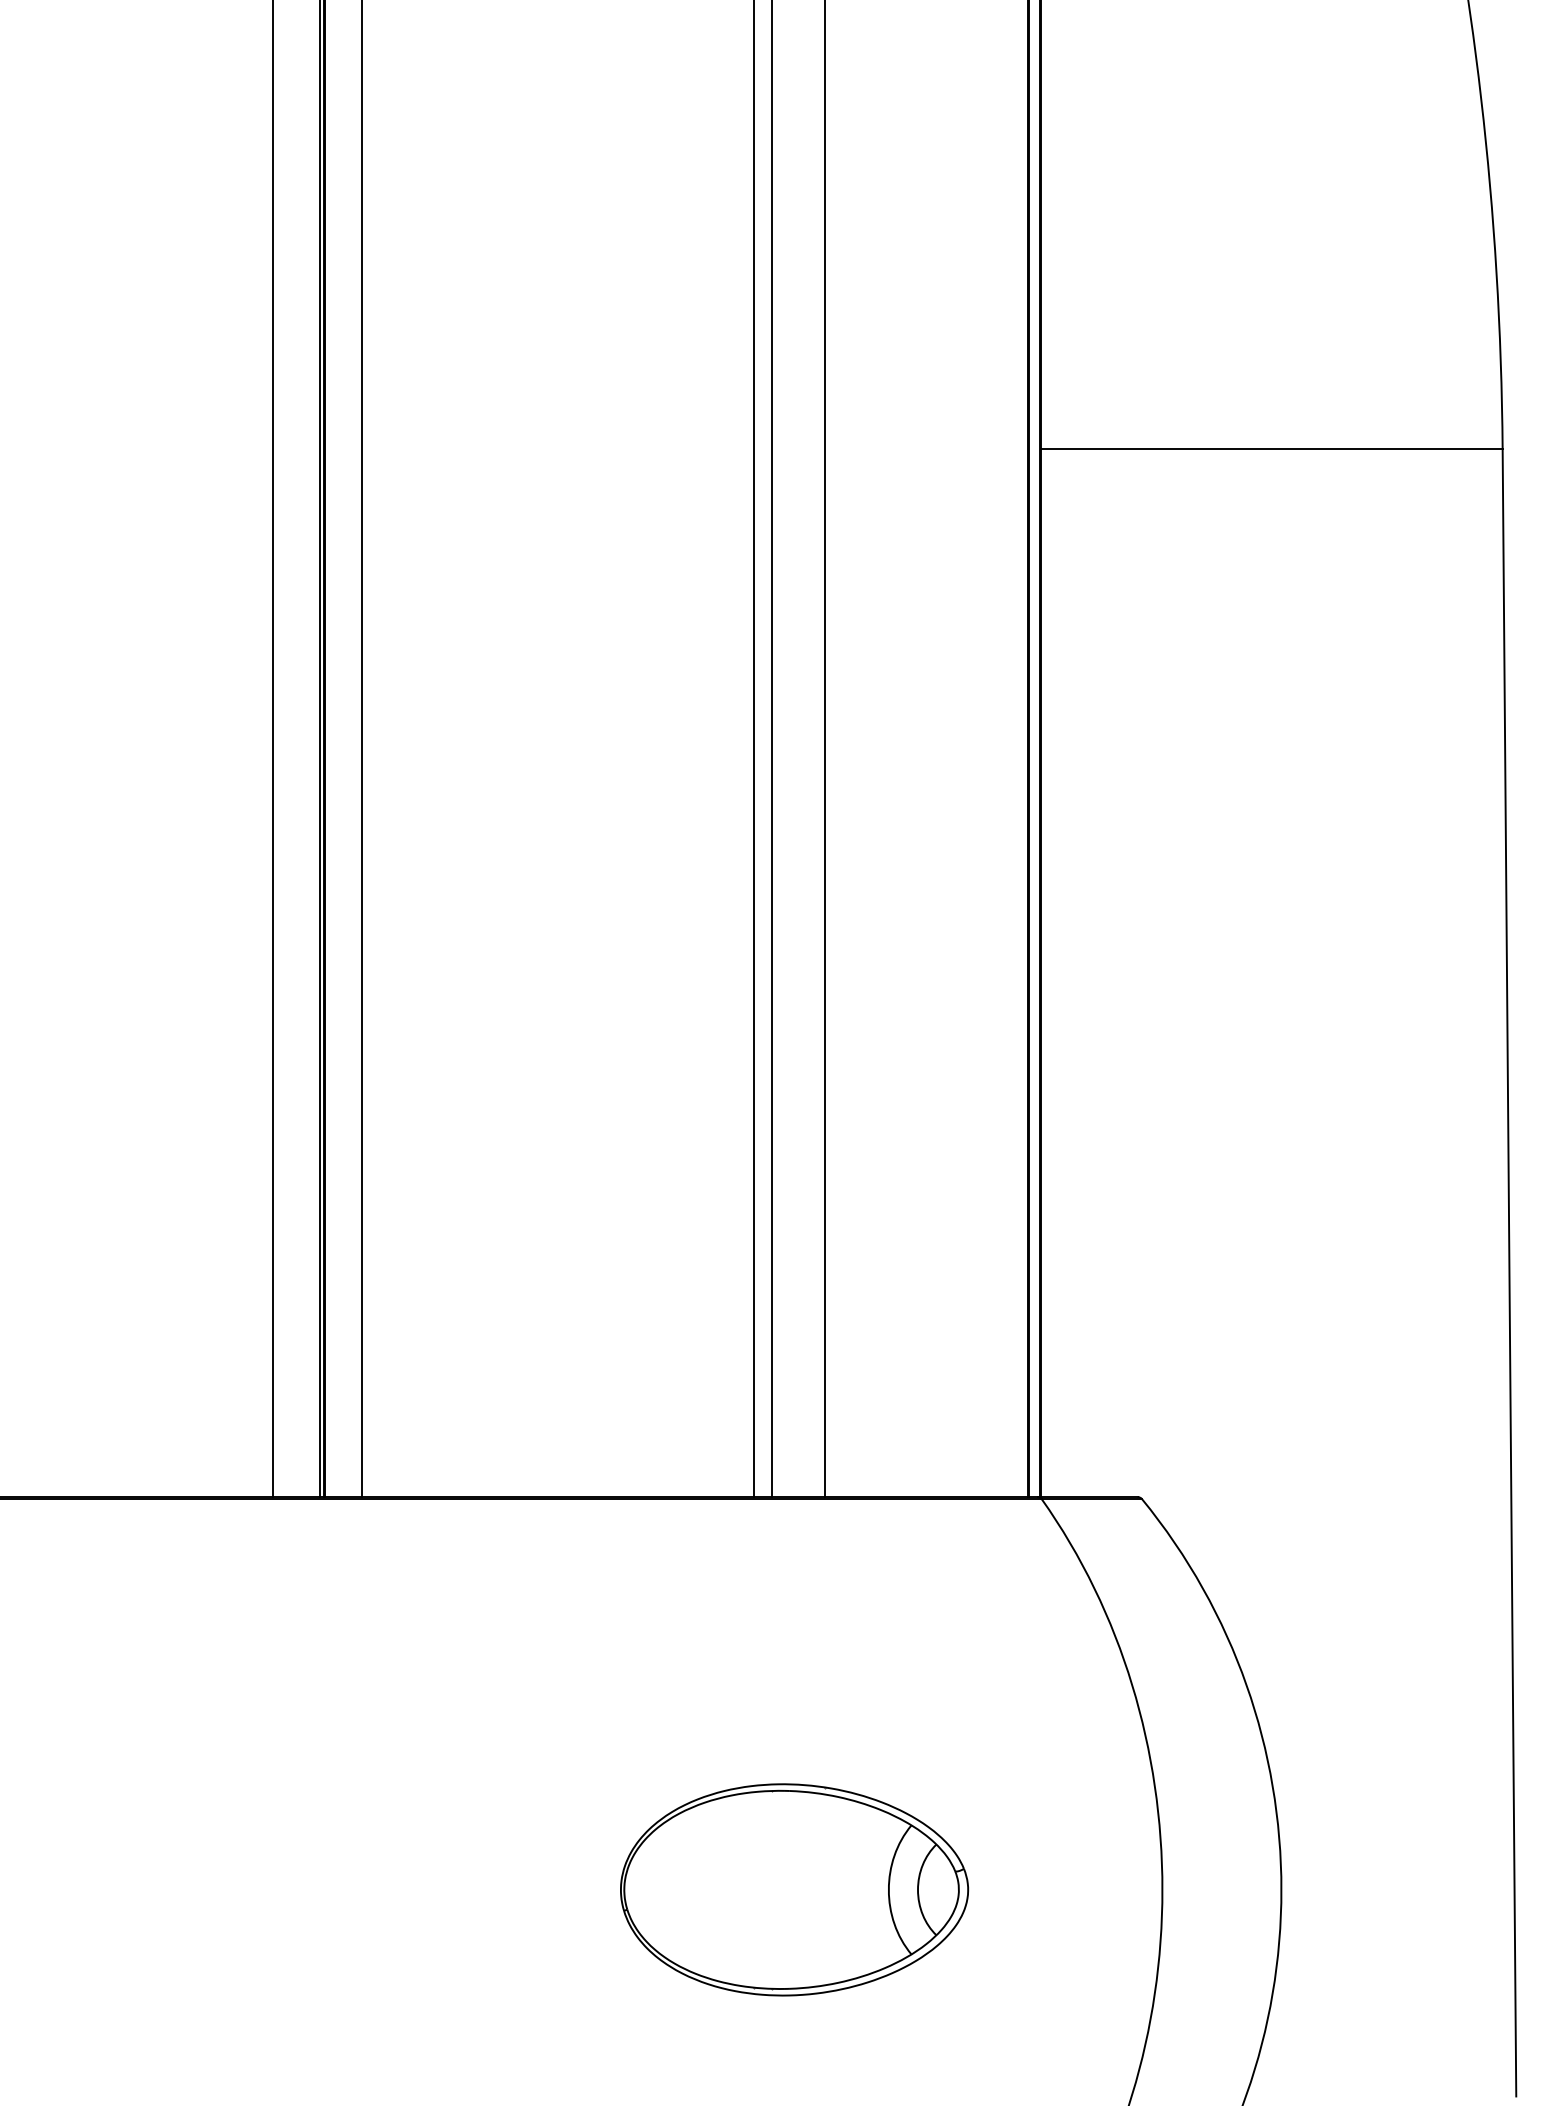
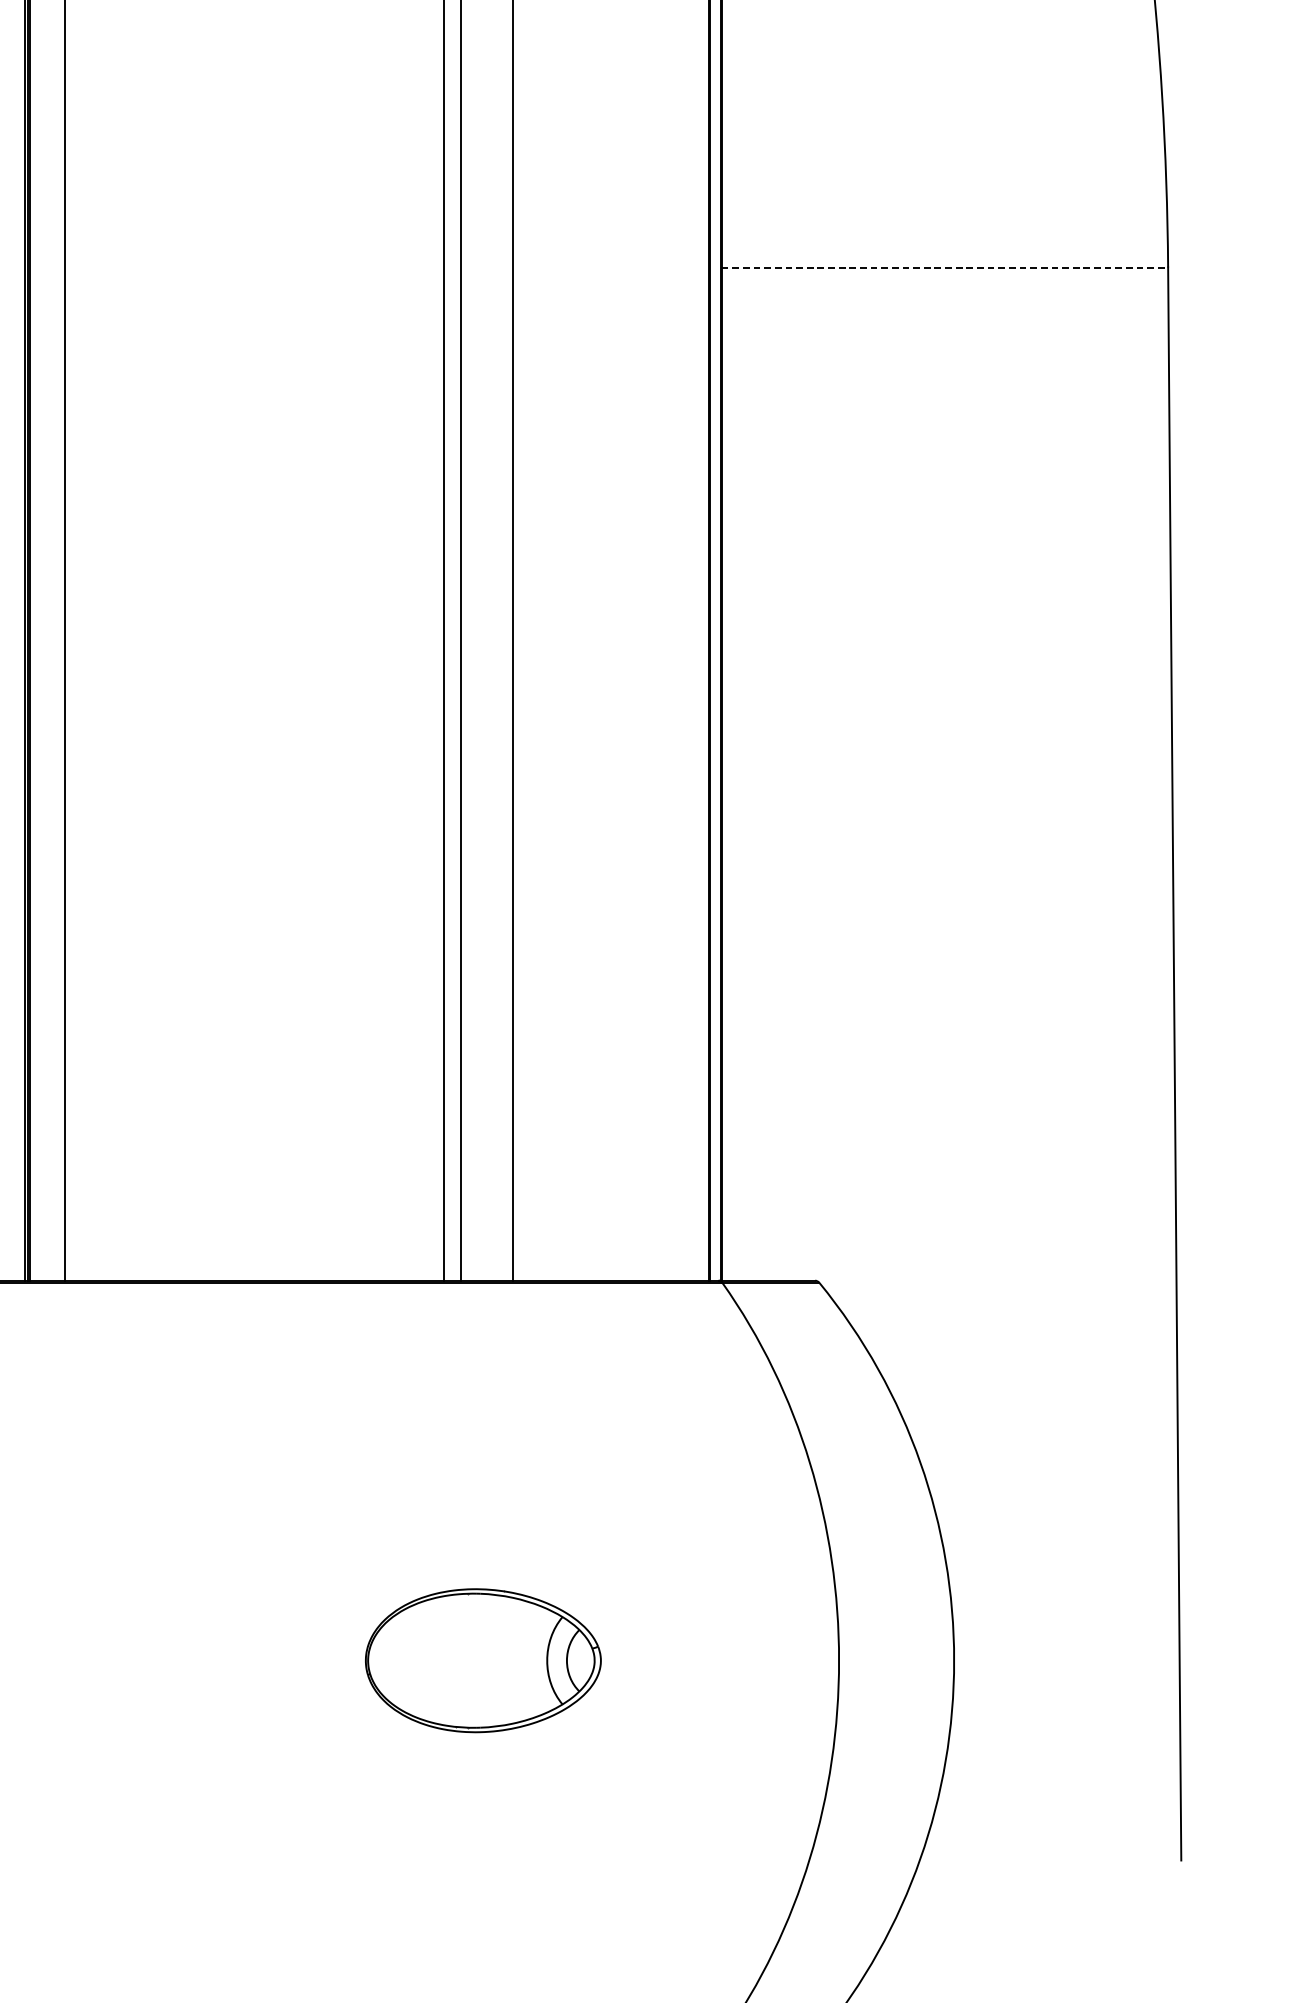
line: (1271, 449) -> (944, 267), solid -> dashed
part: (794, 1889) -> (483, 1660), size x0.7

